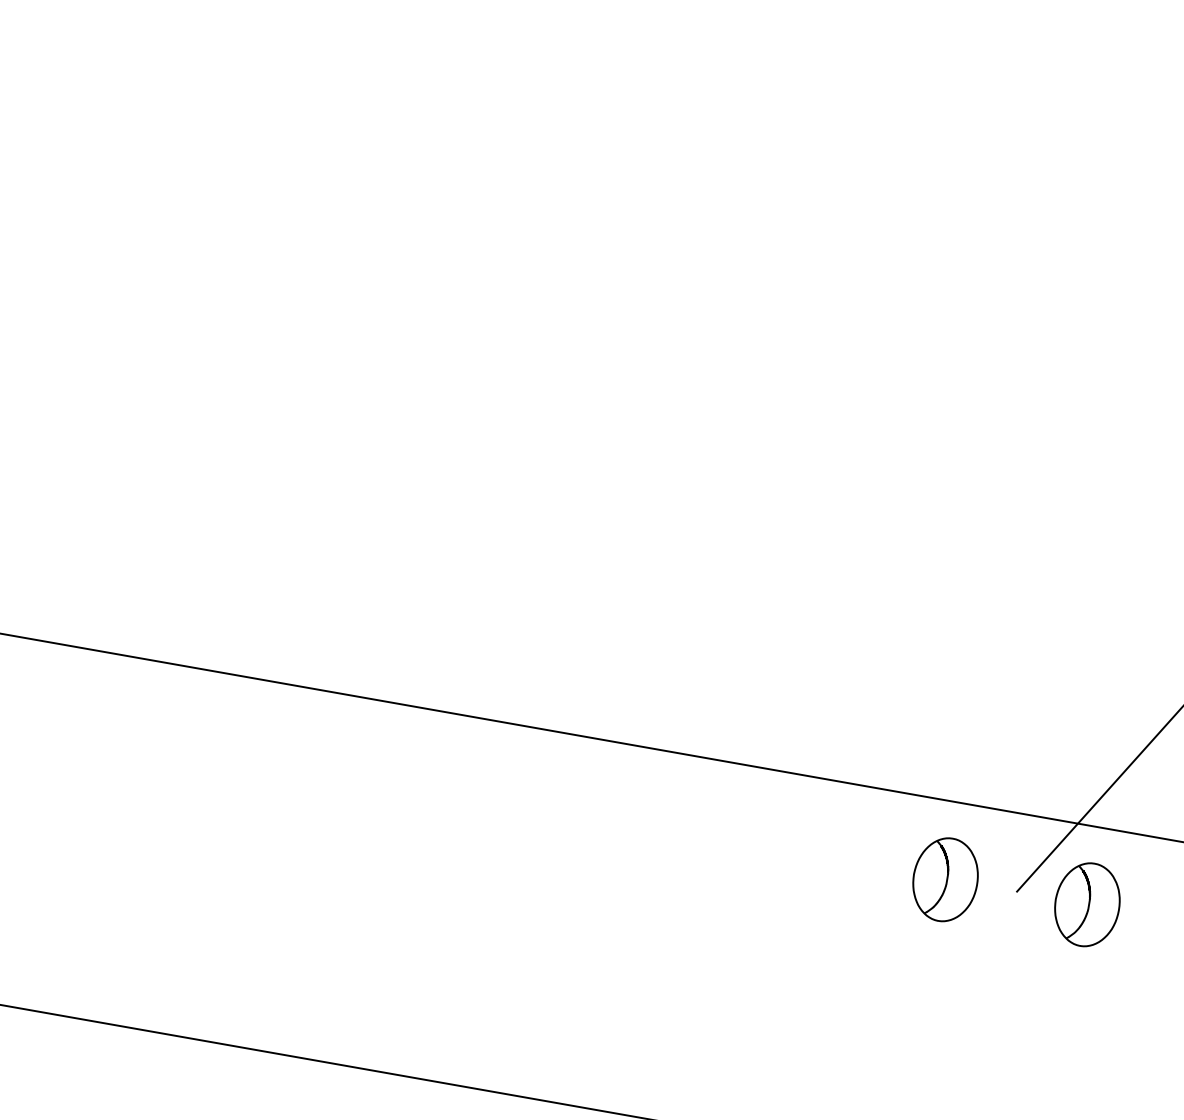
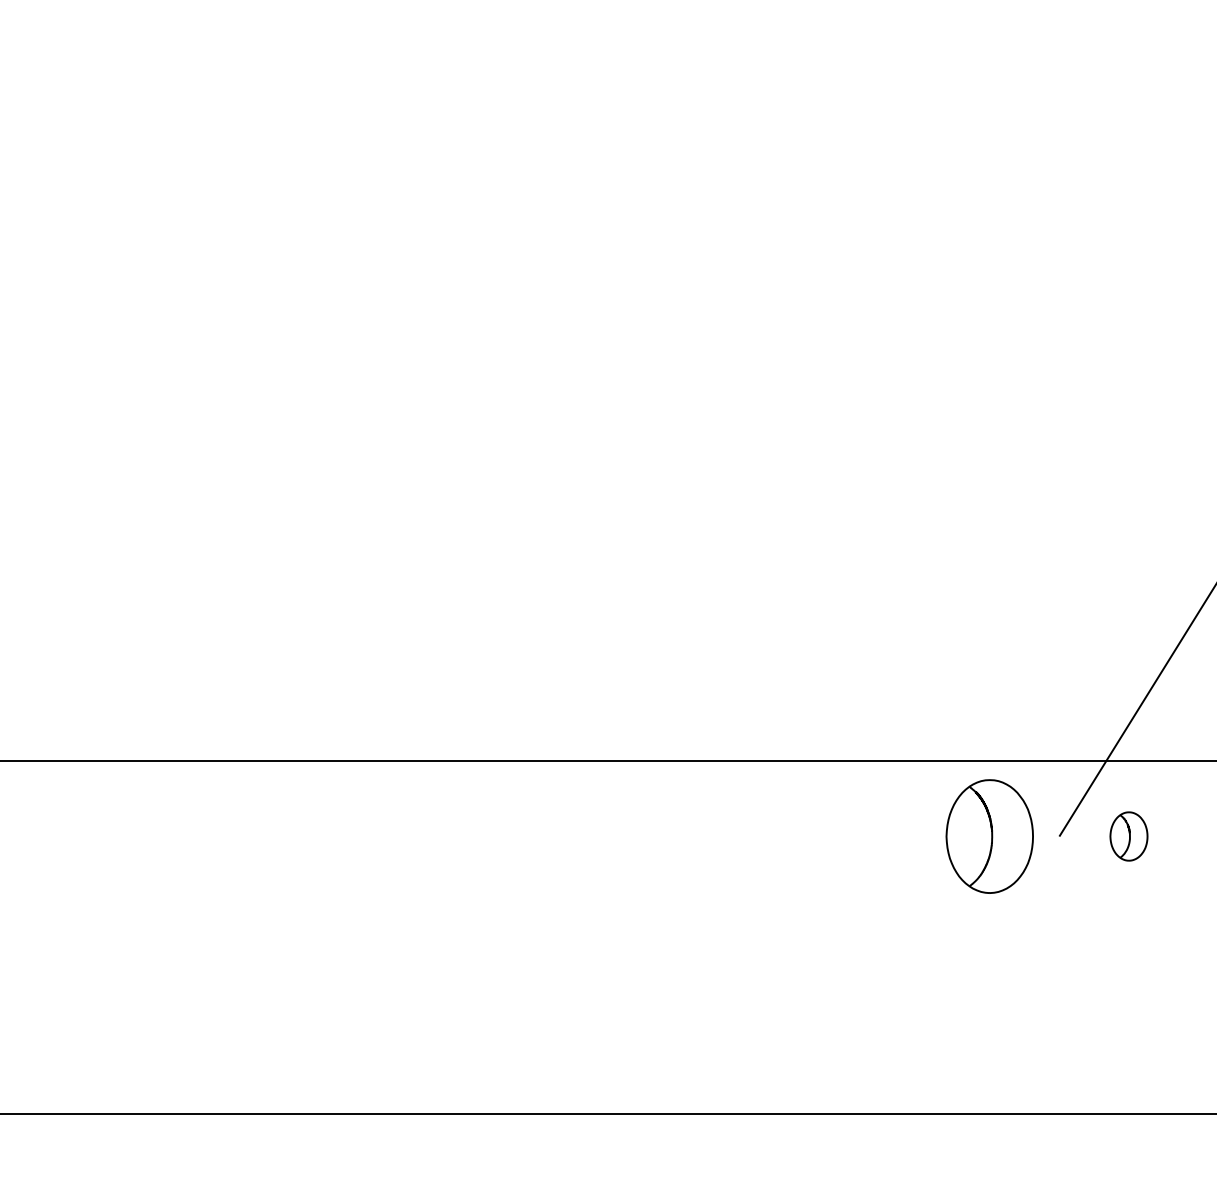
part: (945, 879) -> (989, 836), size x1.4
part: (1086, 904) -> (1128, 836), size x0.6

